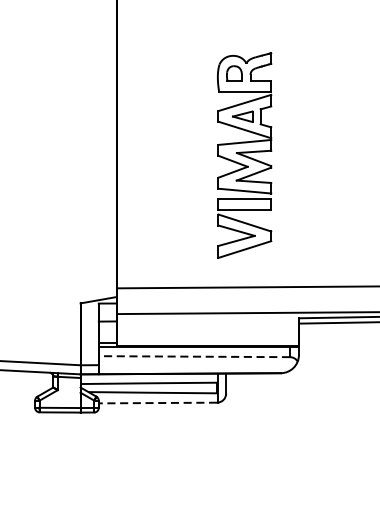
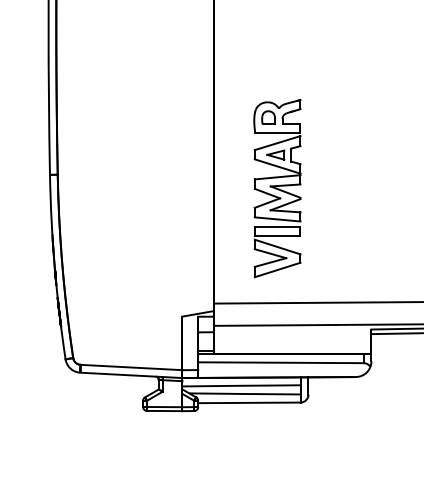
part: (244, 155) -> (277, 188), moved
line: (193, 356) -> (280, 362), dashed -> solid
line: (156, 402) -> (248, 402), dashed -> solid

